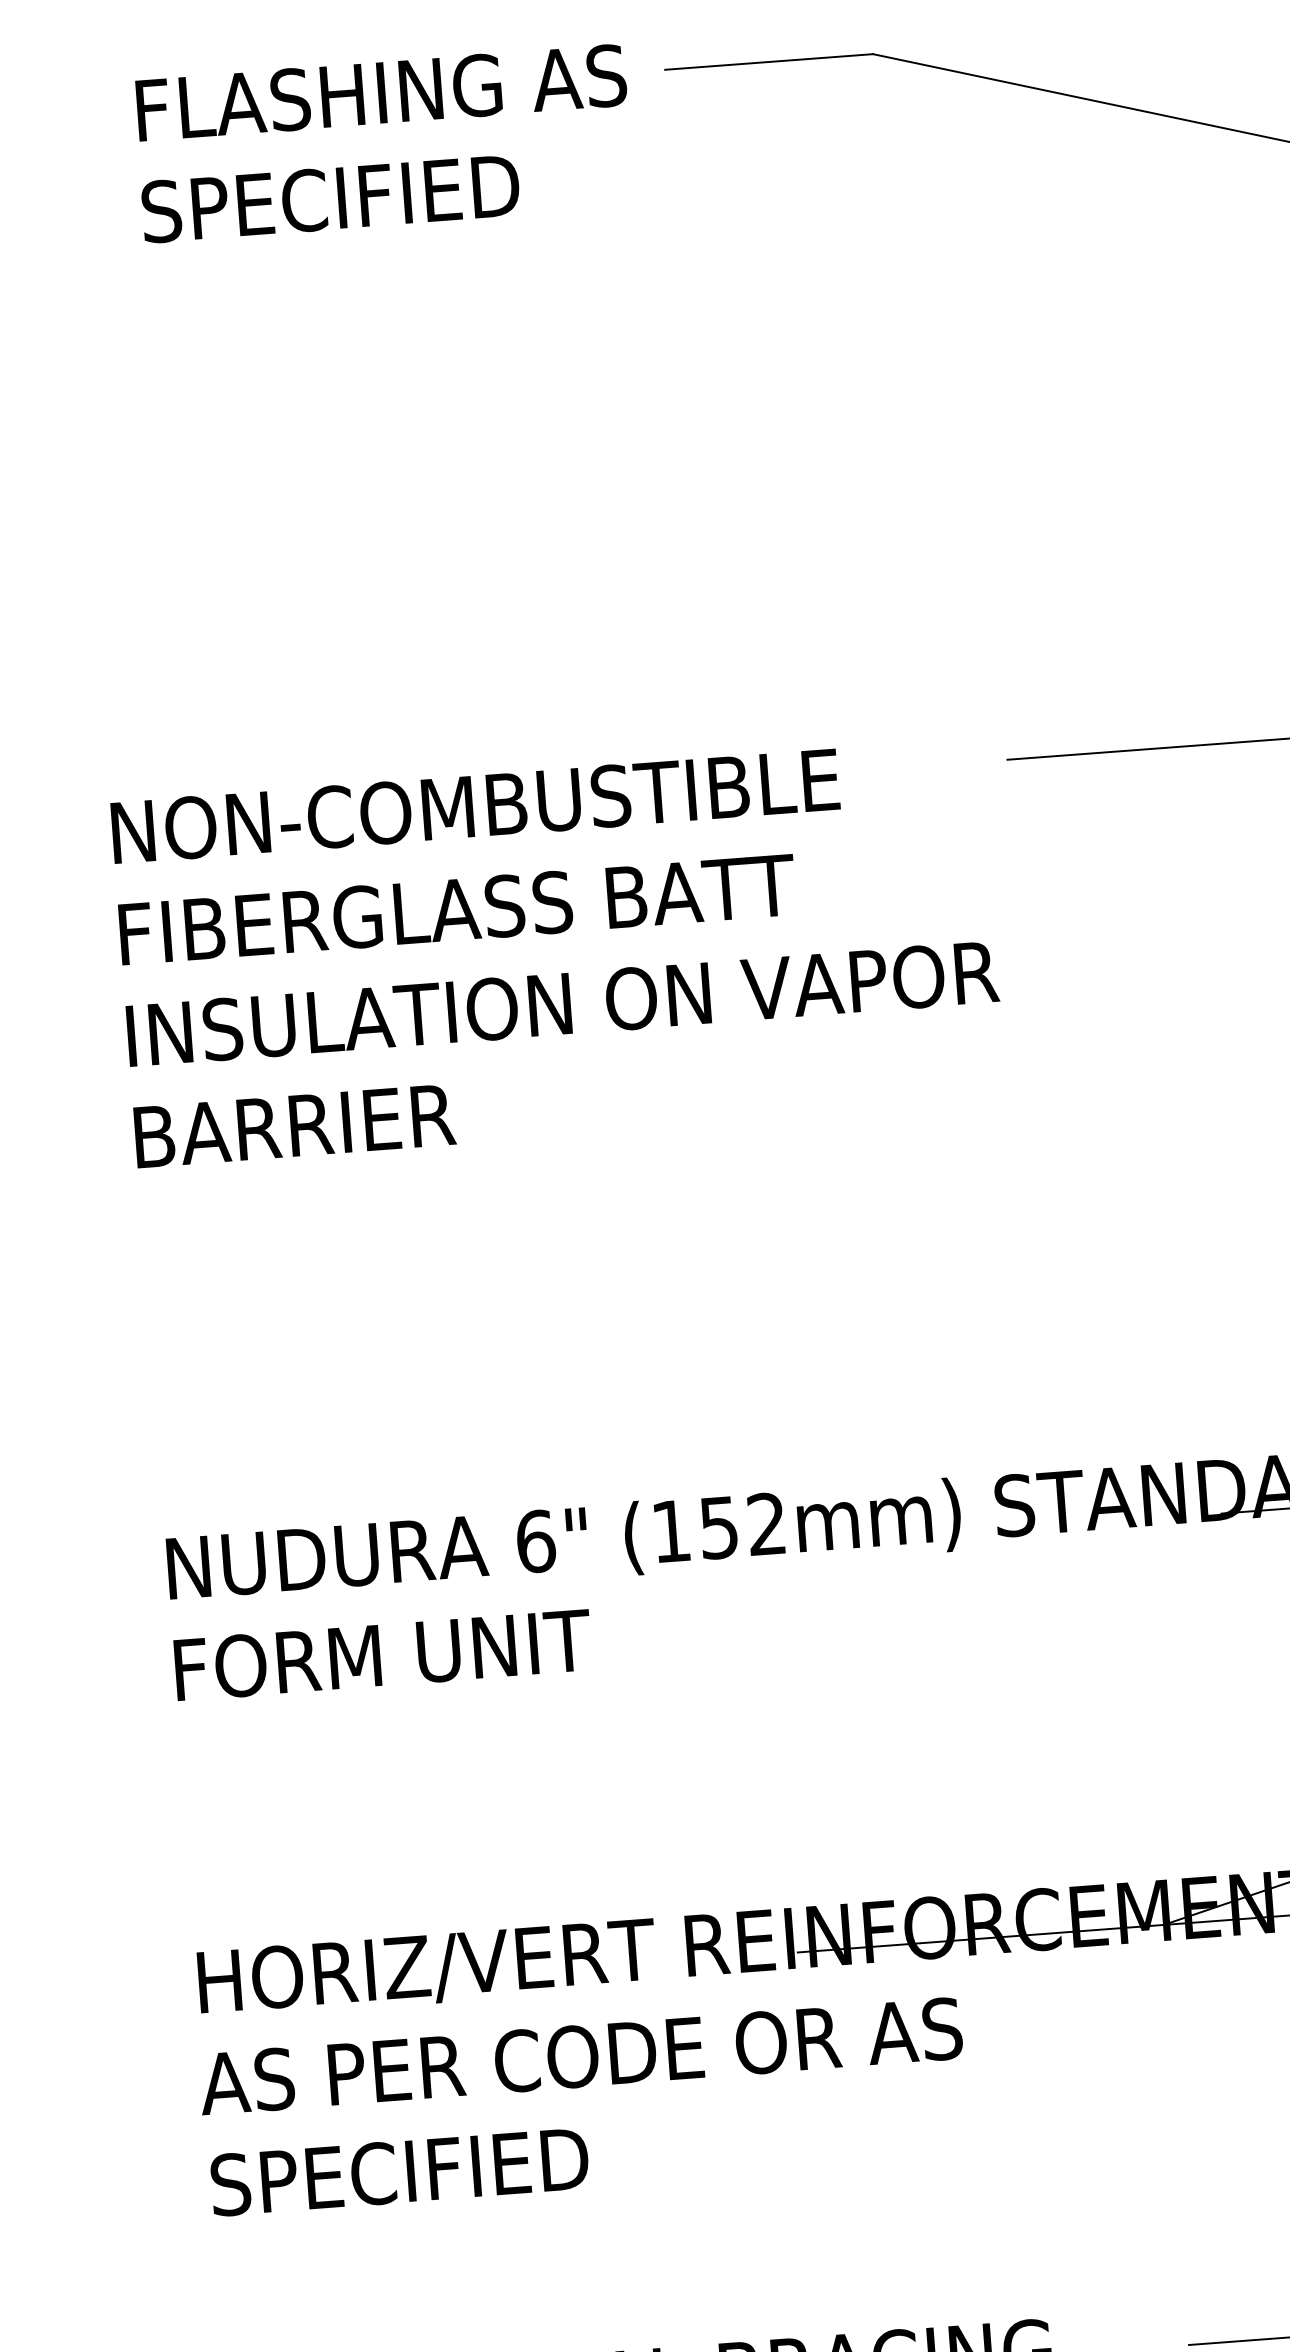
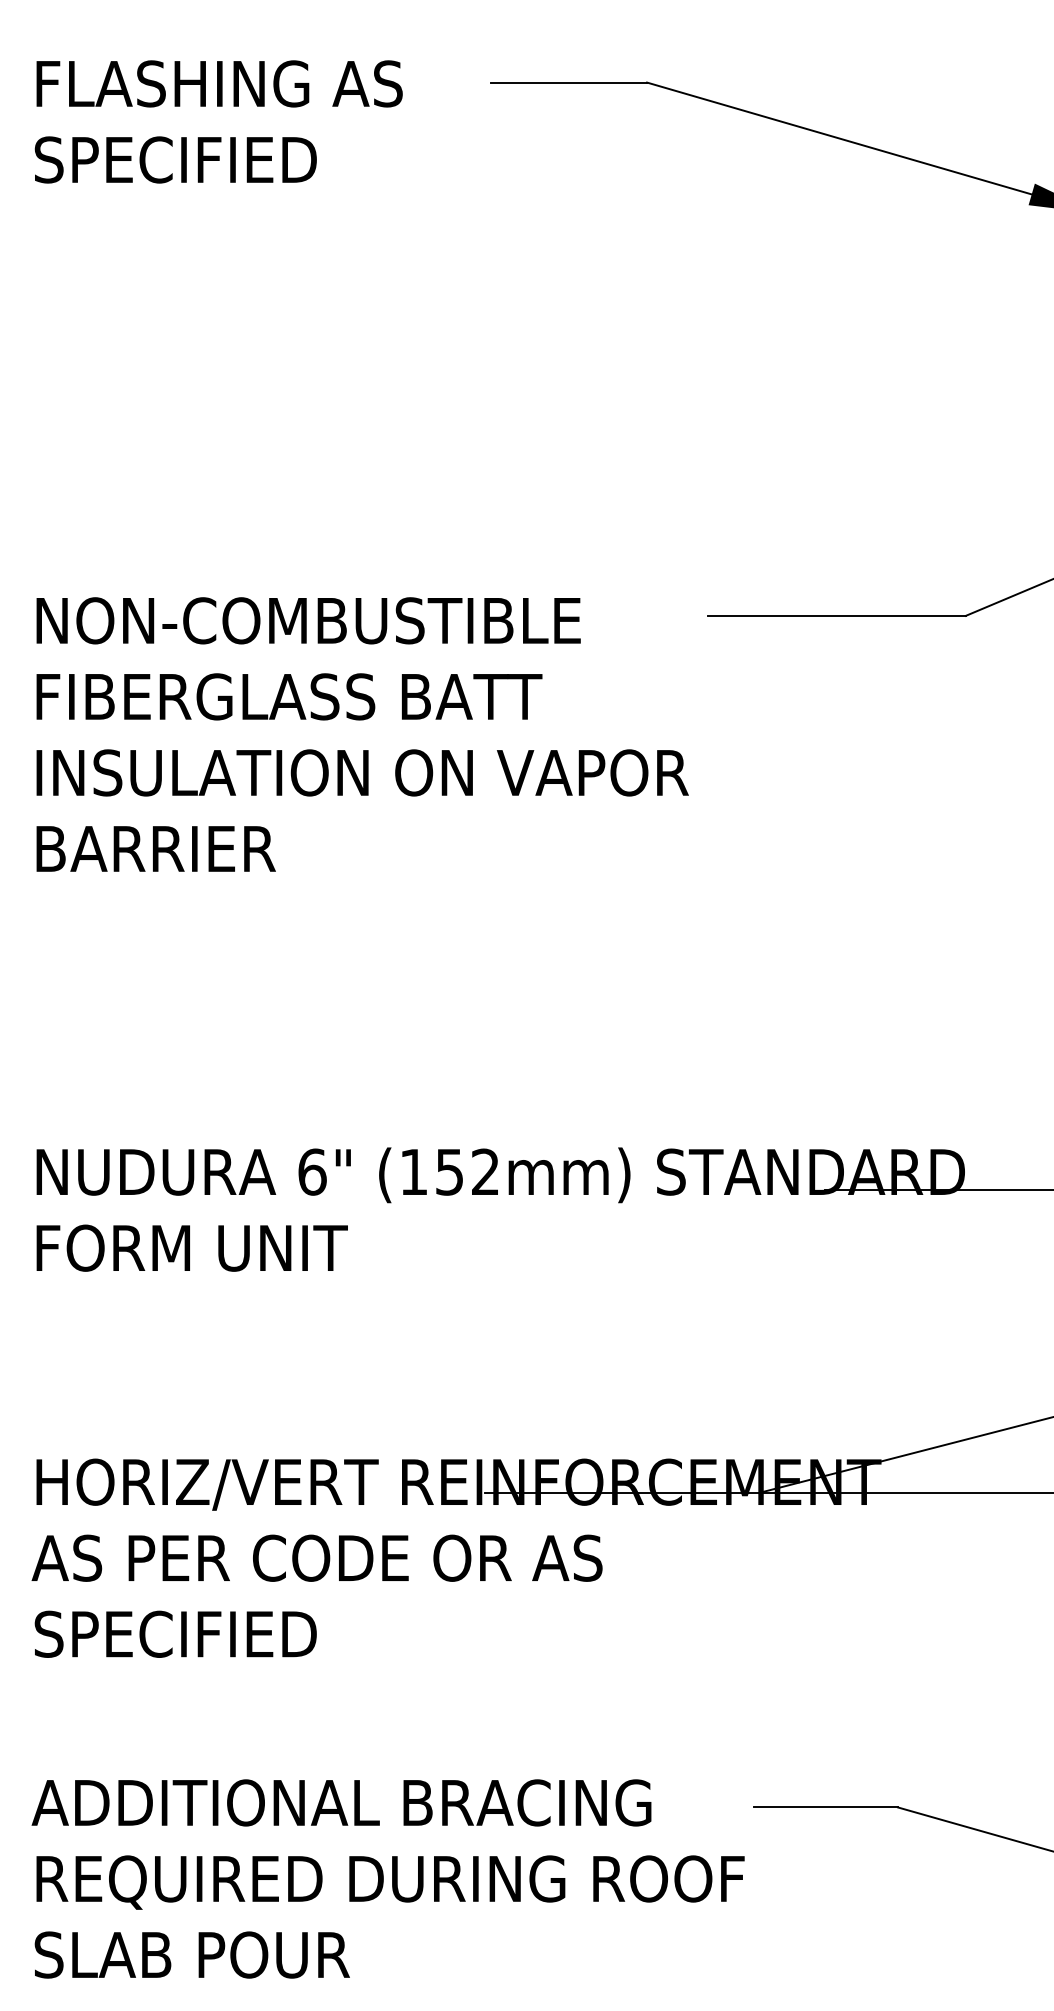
text: (383, 143) -> (218, 121), moved

